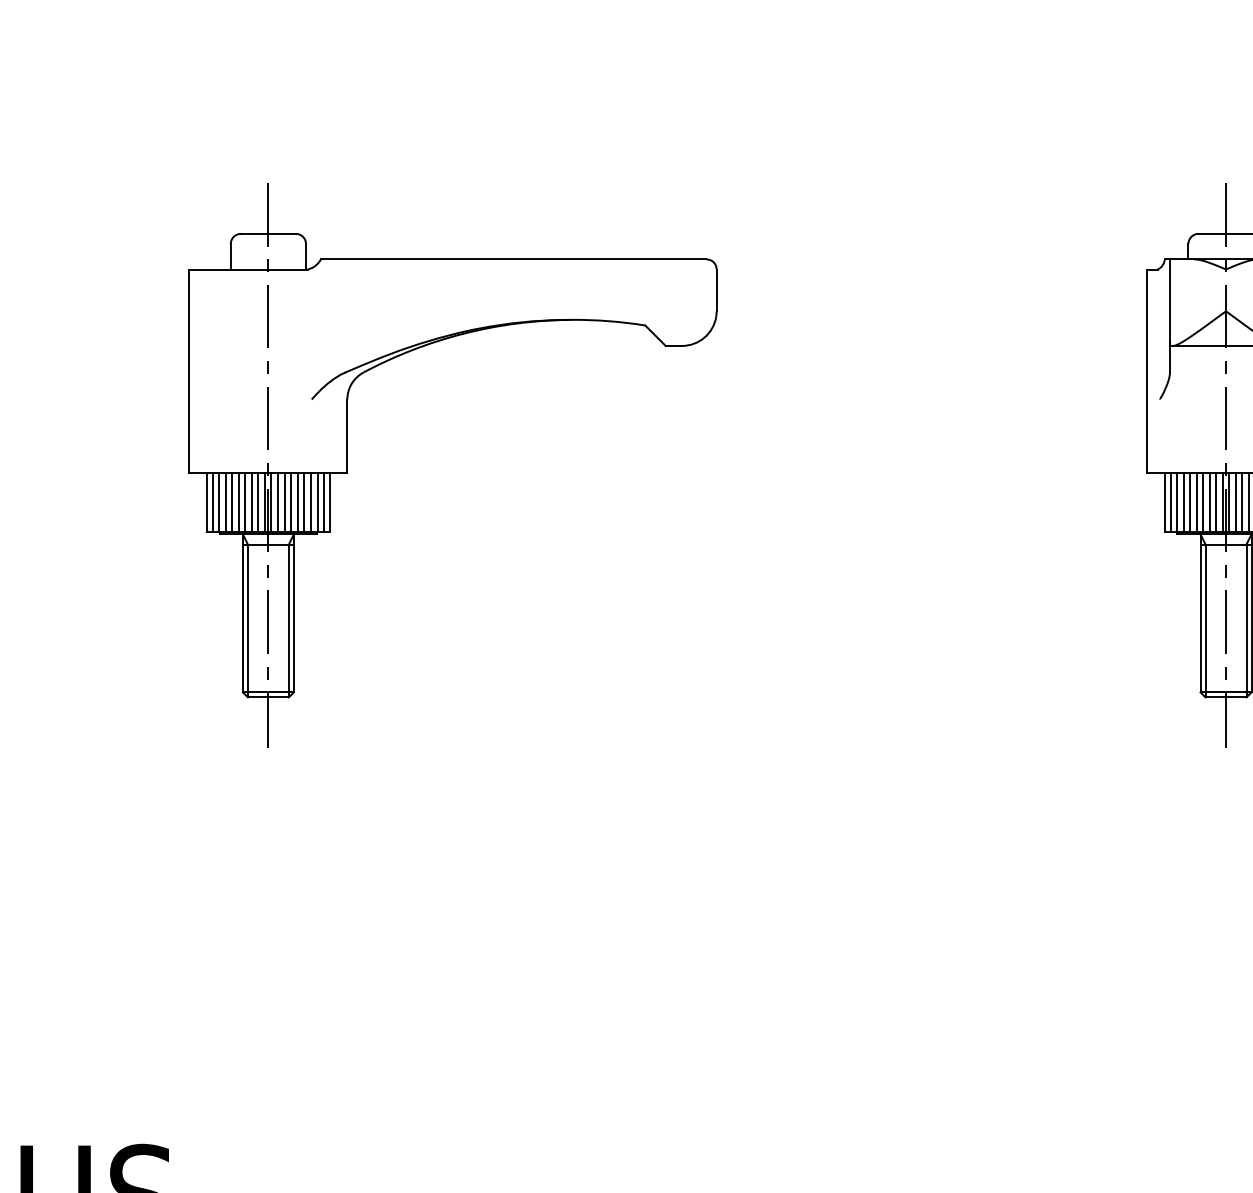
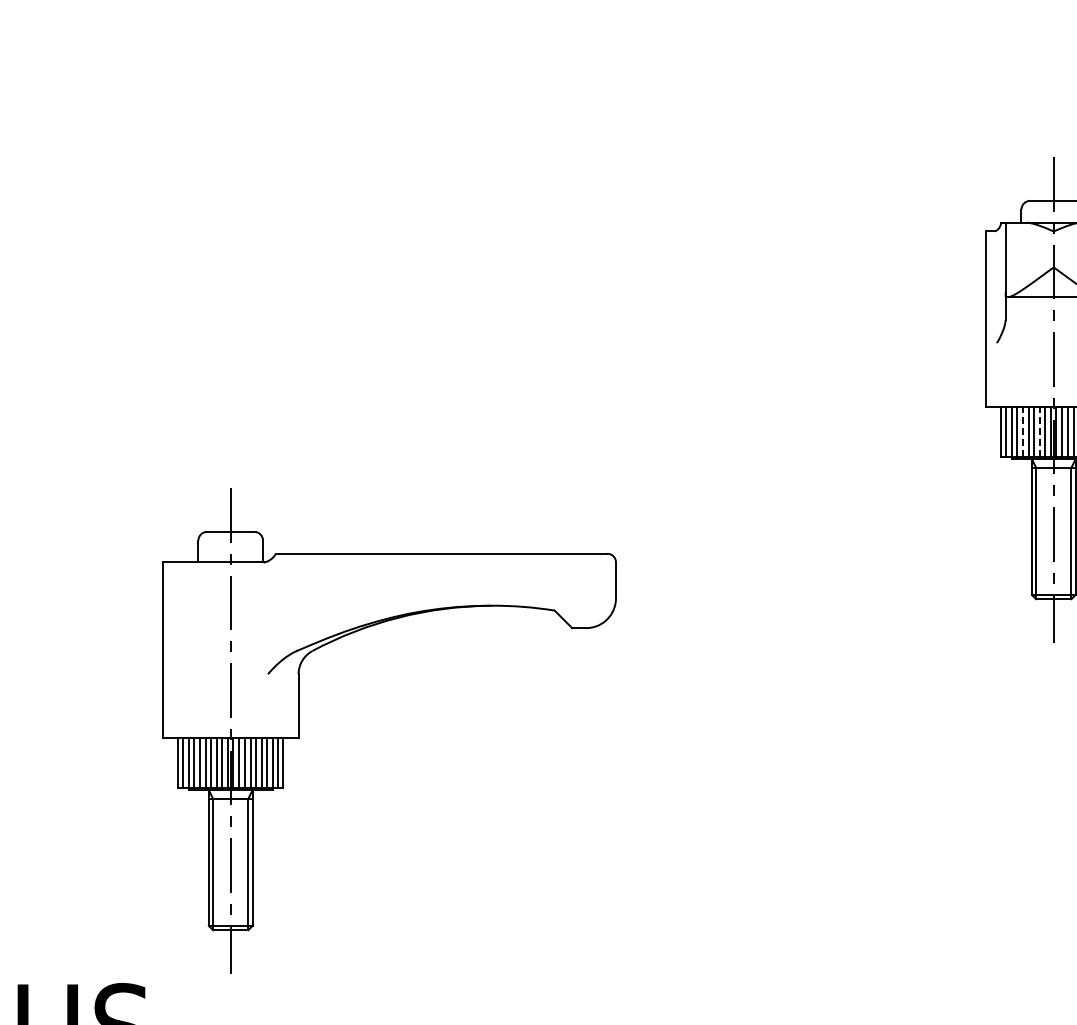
part: (348, 465) -> (299, 730), moved
line: (1189, 502) -> (1022, 431), solid -> dashed
line: (1209, 502) -> (1039, 431), solid -> dashed

